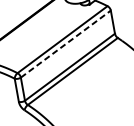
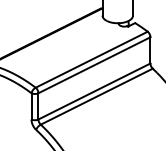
line: (65, 44) -> (94, 65), dashed -> solid

